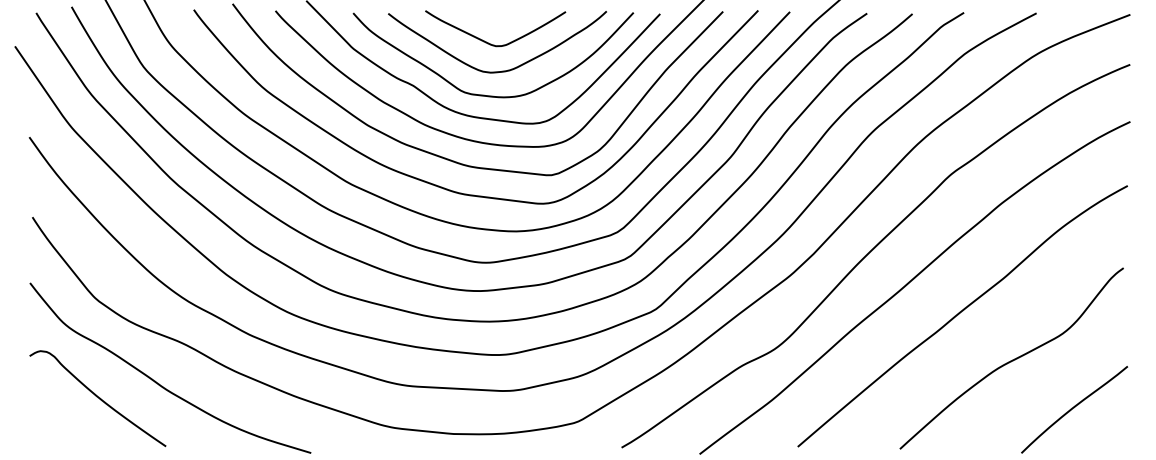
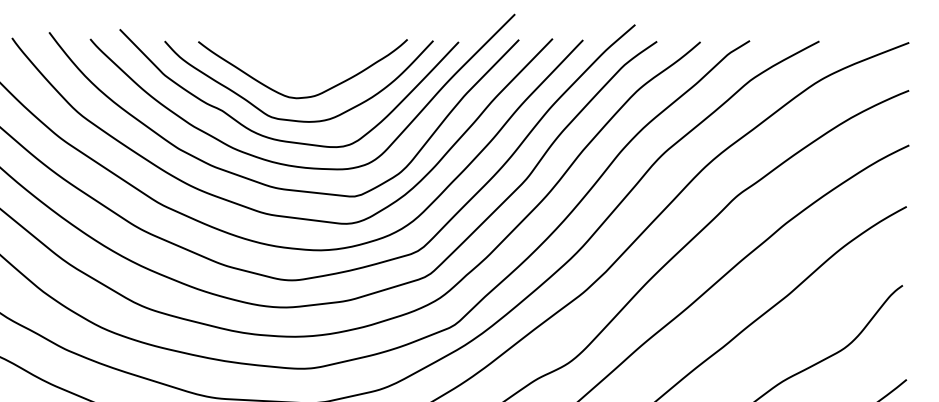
curve: (491, 43) -> (297, 70), removed

